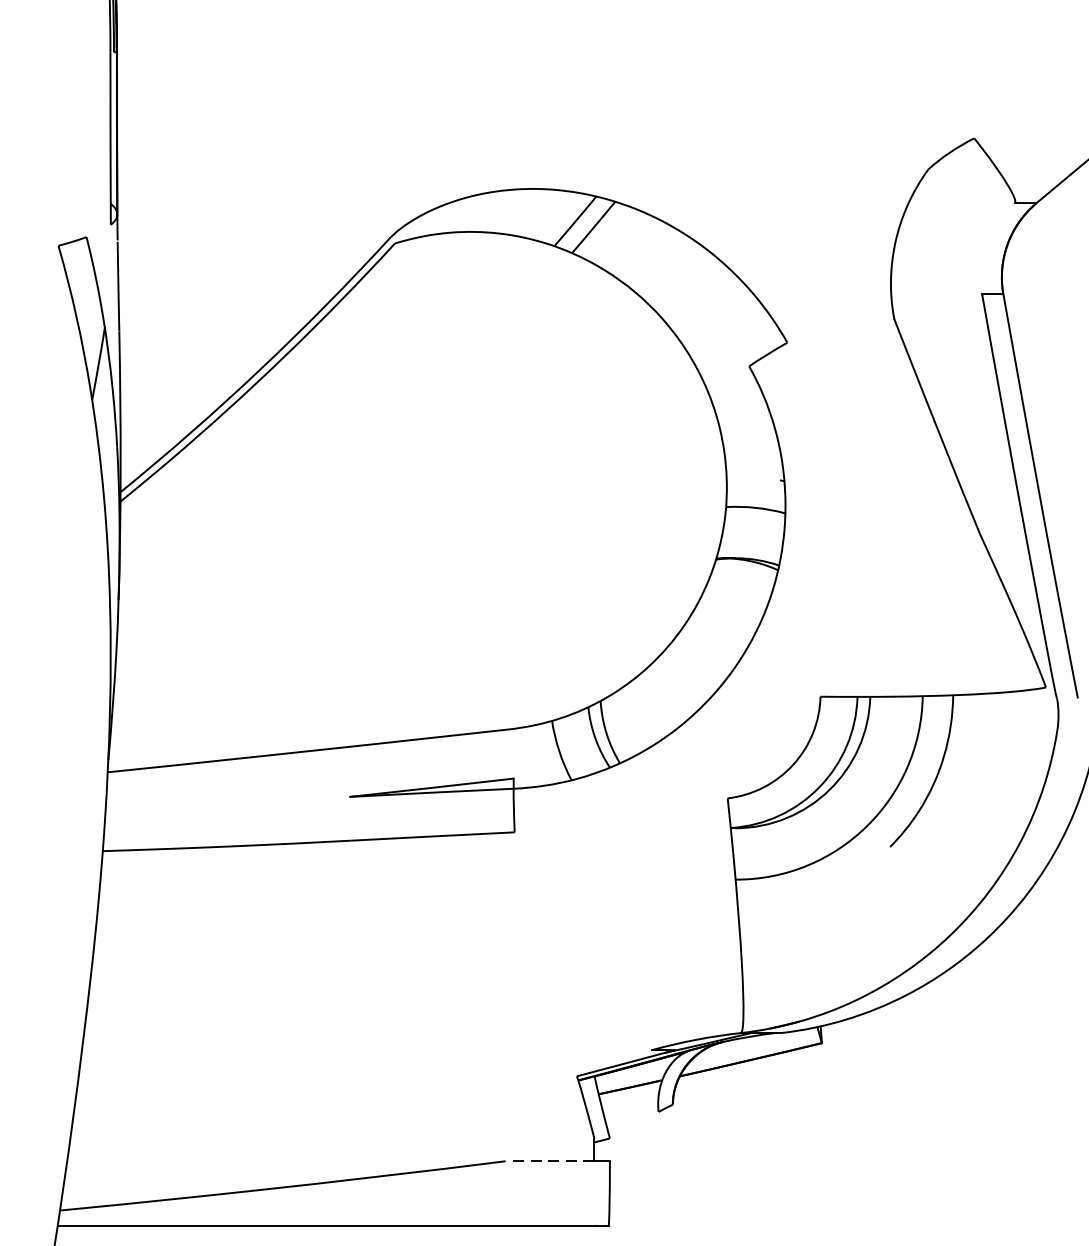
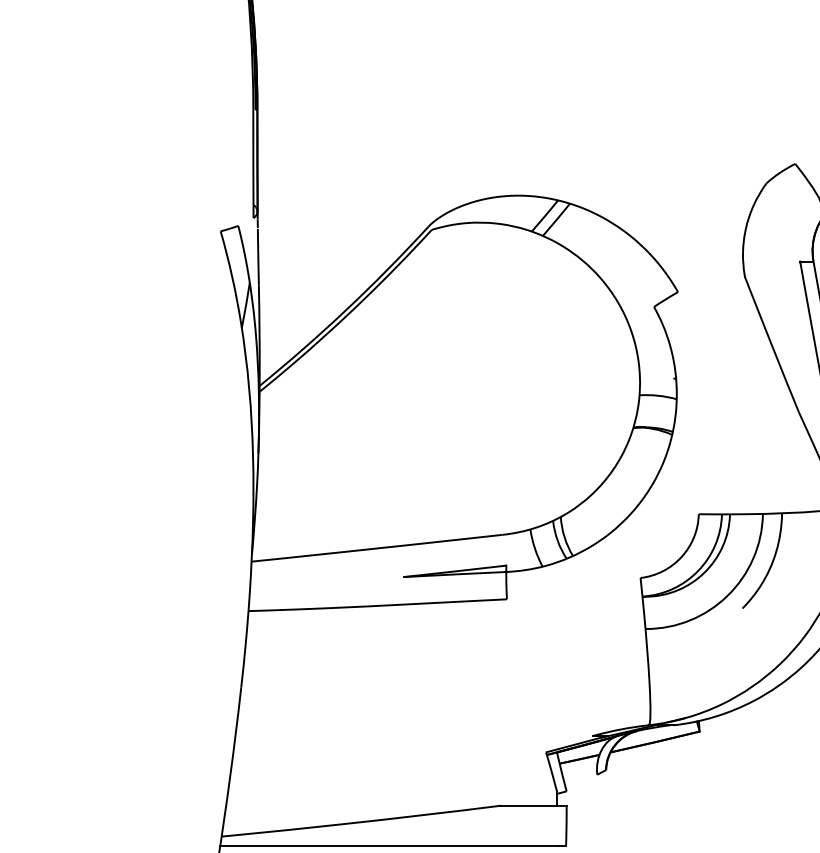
line: (550, 1160) -> (529, 805), dashed -> solid

